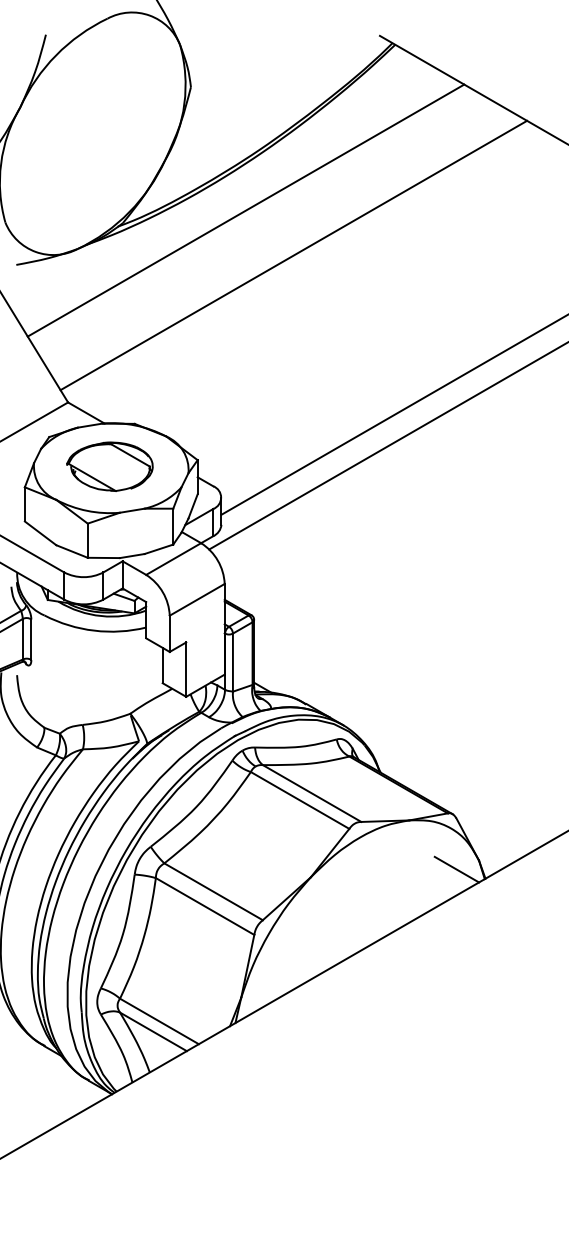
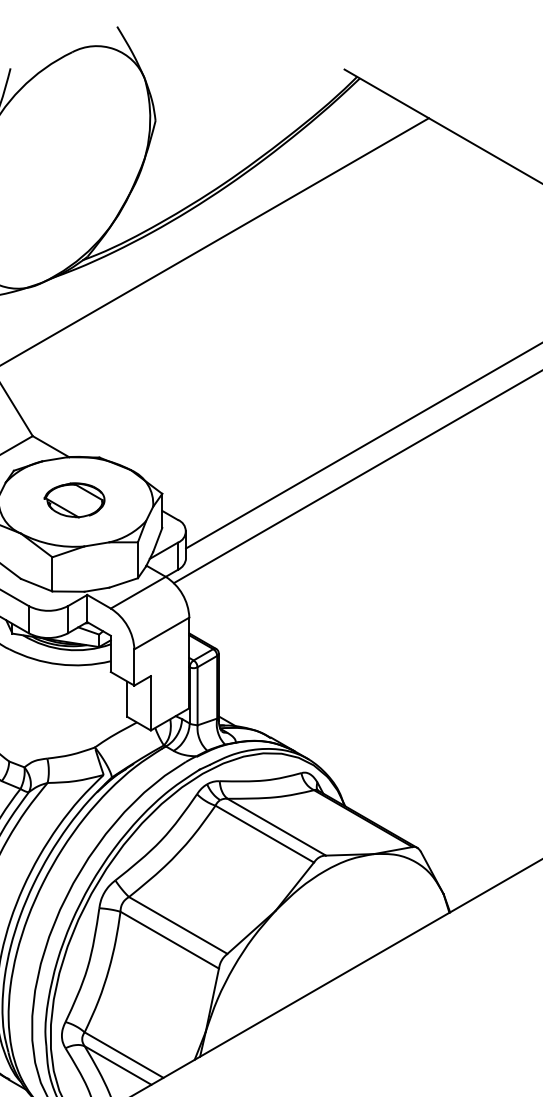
line: (293, 255) -> (258, 289), removed
part: (109, 466) -> (74, 500), size x0.7
line: (456, 869) -> (421, 903), removed

